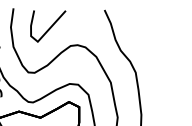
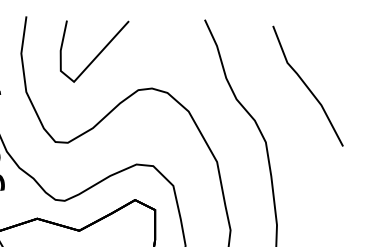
line: (156, 43) -> (306, 85), added

